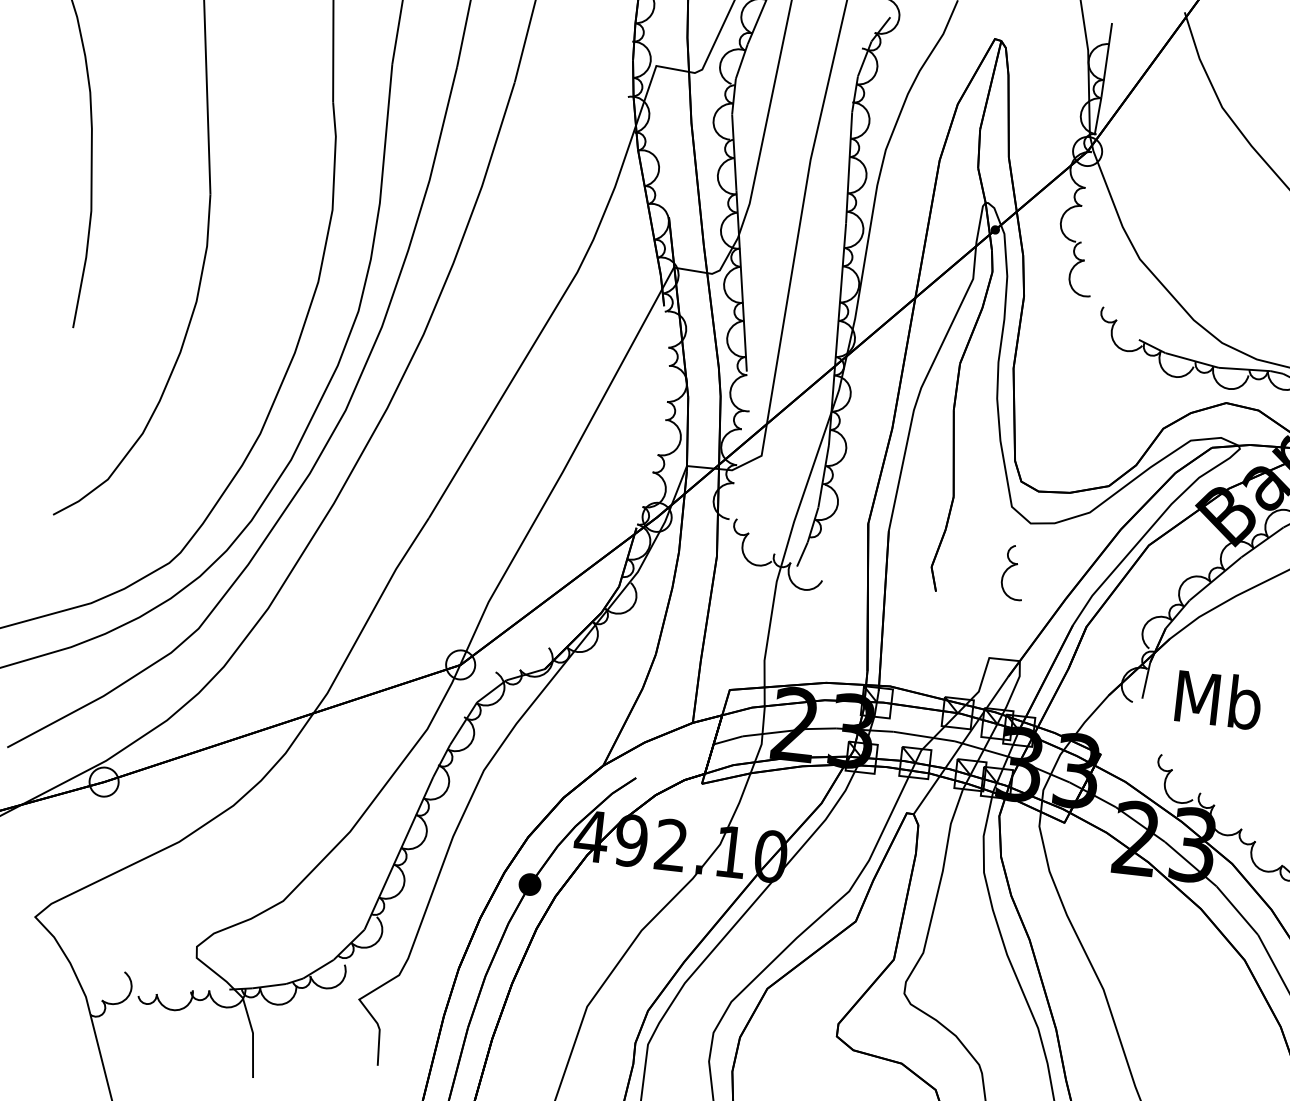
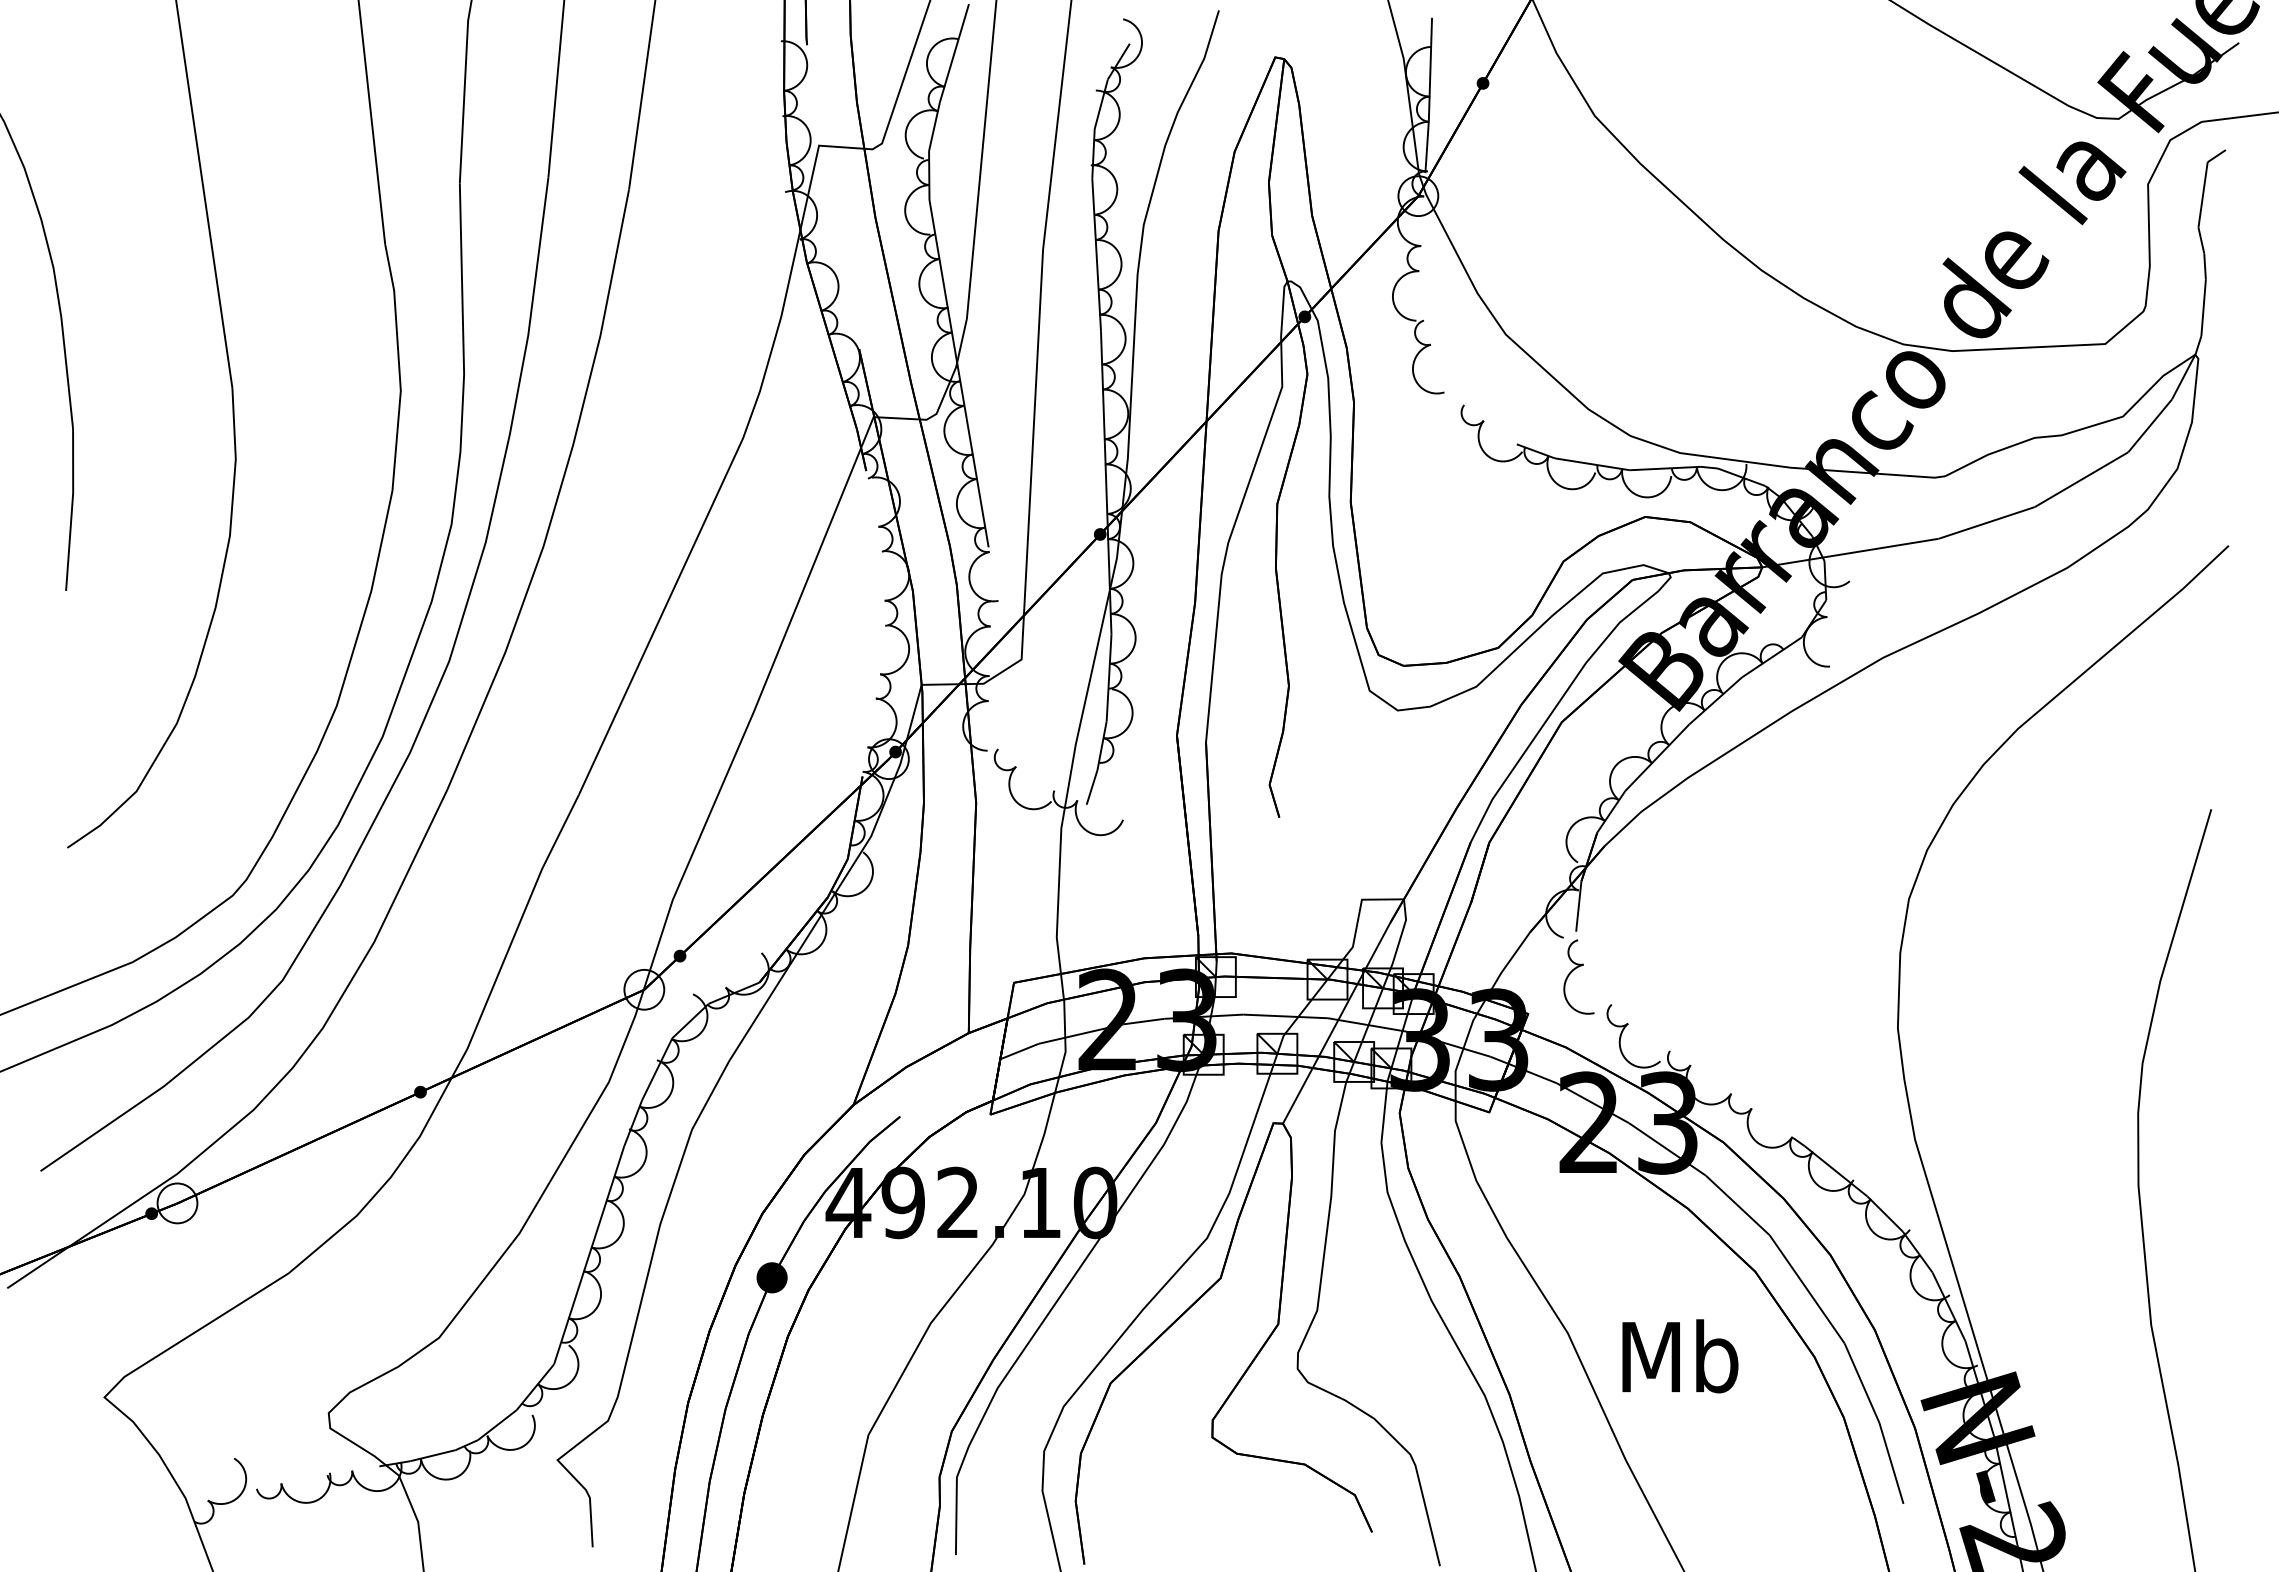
fill: (1143, 74) -> (1482, 83), added
fill: (828, 371) -> (1099, 534), added
fill: (662, 512) -> (895, 751), added
part: (1010, 568) -> (1573, 971), moved
fill: (489, 642) -> (679, 955), added
text: (1218, 699) -> (1680, 1356), moved
fill: (289, 720) -> (420, 1091), added
fill: (84, 787) -> (151, 1213), added

